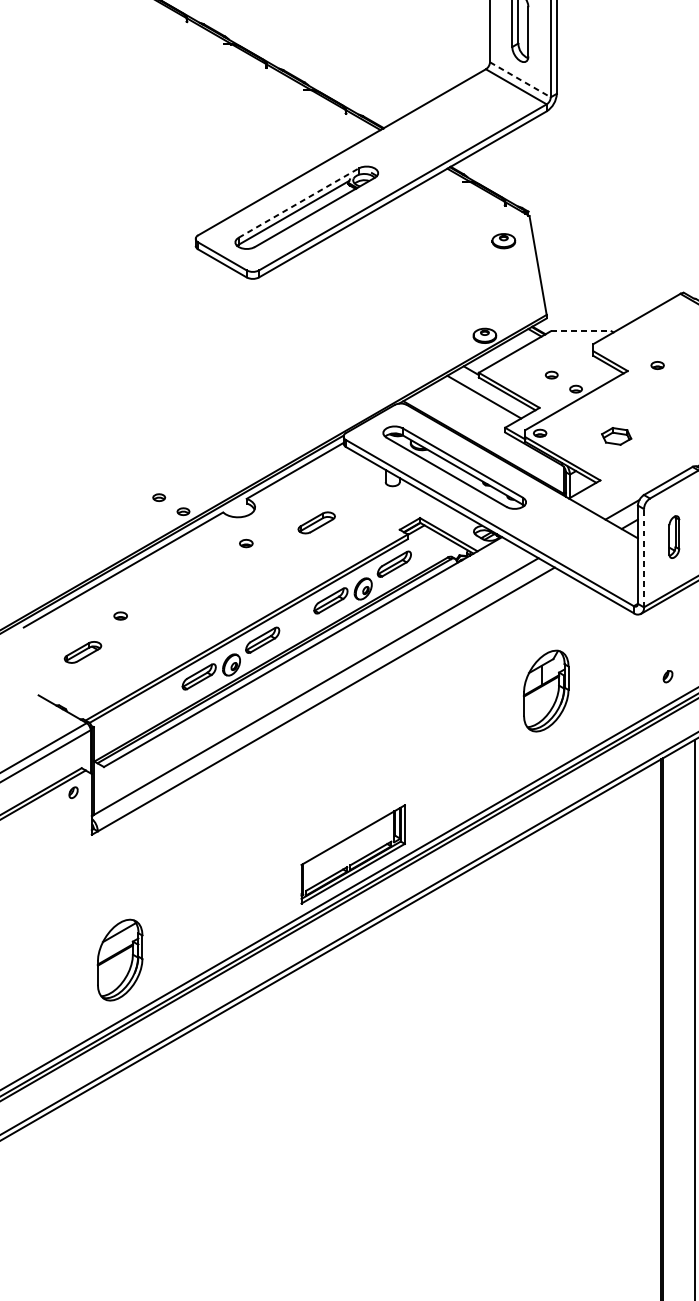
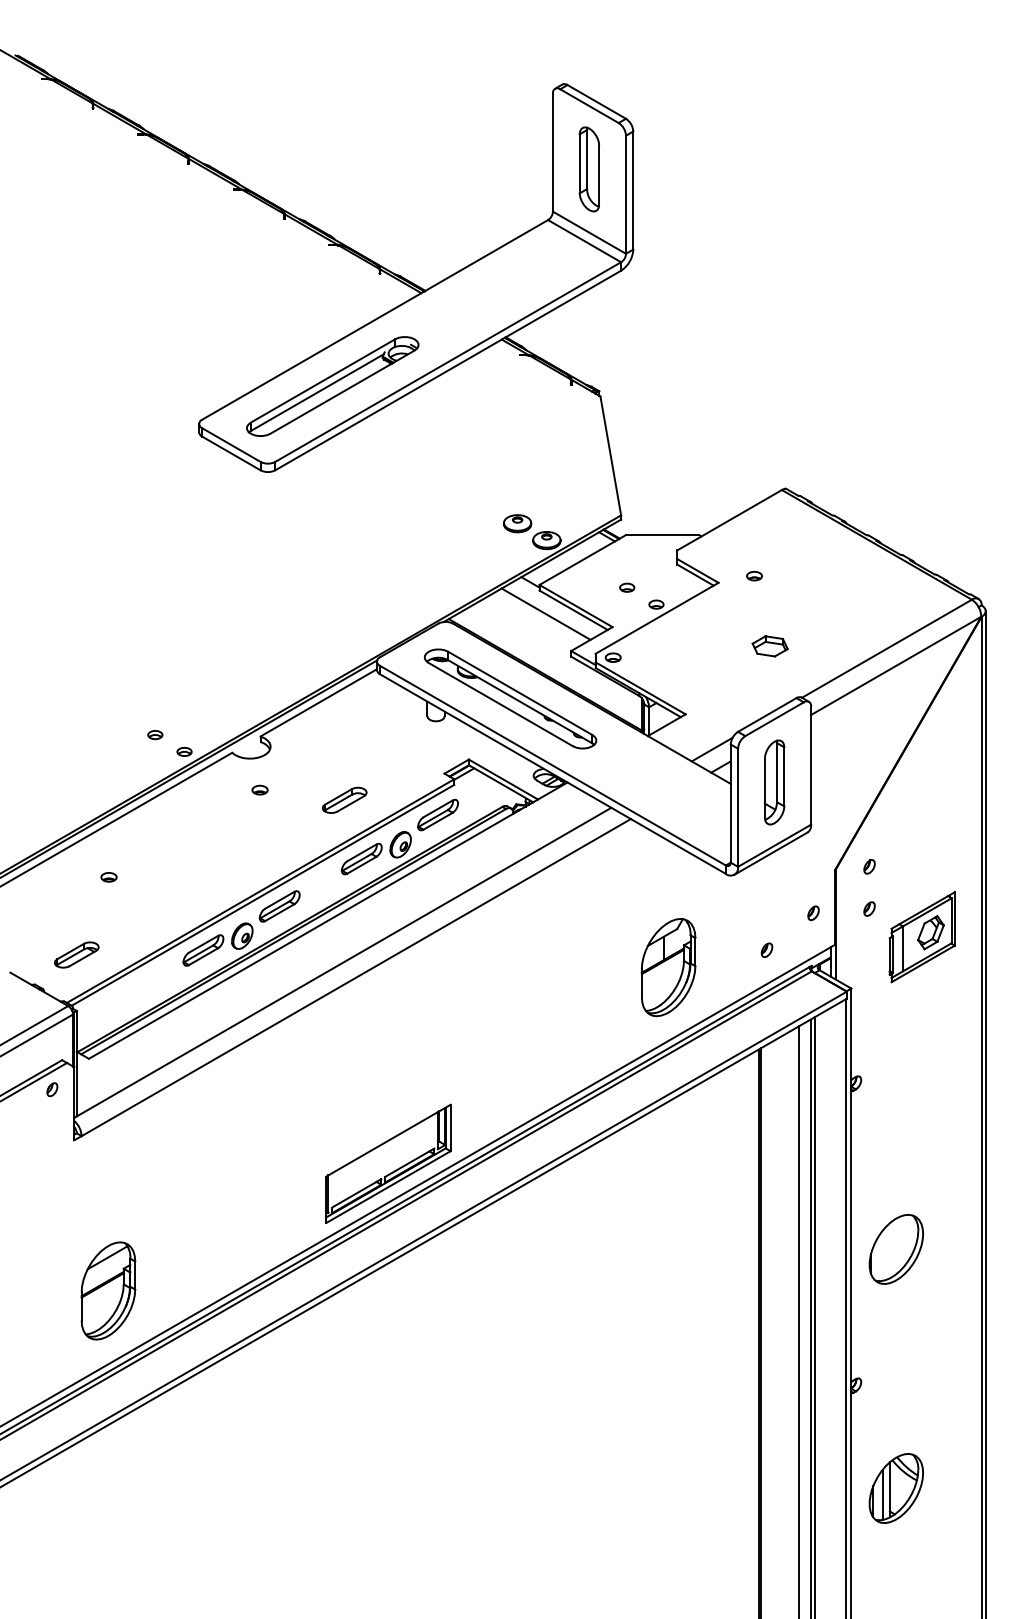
line: (520, 79) -> (589, 232), dashed -> solid
line: (299, 202) -> (323, 380), dashed -> solid
part: (503, 241) -> (517, 523), moved
line: (581, 331) -> (662, 535), dashed -> solid
part: (616, 436) -> (769, 646), moved
part: (316, 522) -> (344, 799), moved
part: (674, 537) -> (774, 782), size x1.67
line: (644, 557) -> (738, 807), dashed -> solid
part: (82, 651) -> (76, 954), moved
part: (546, 691) -> (668, 967), moved

